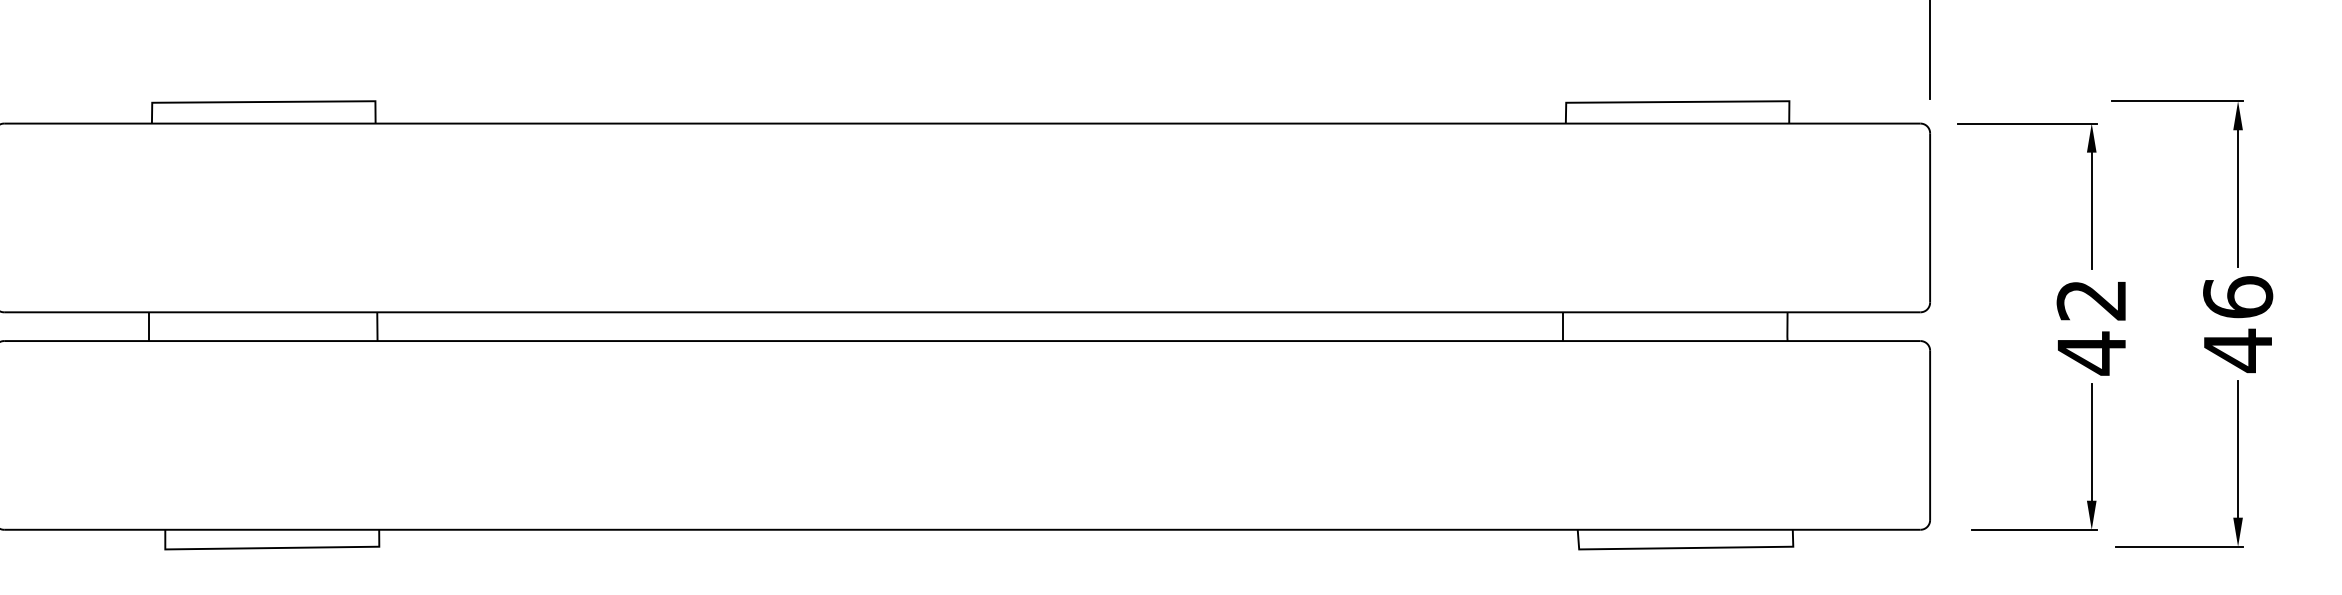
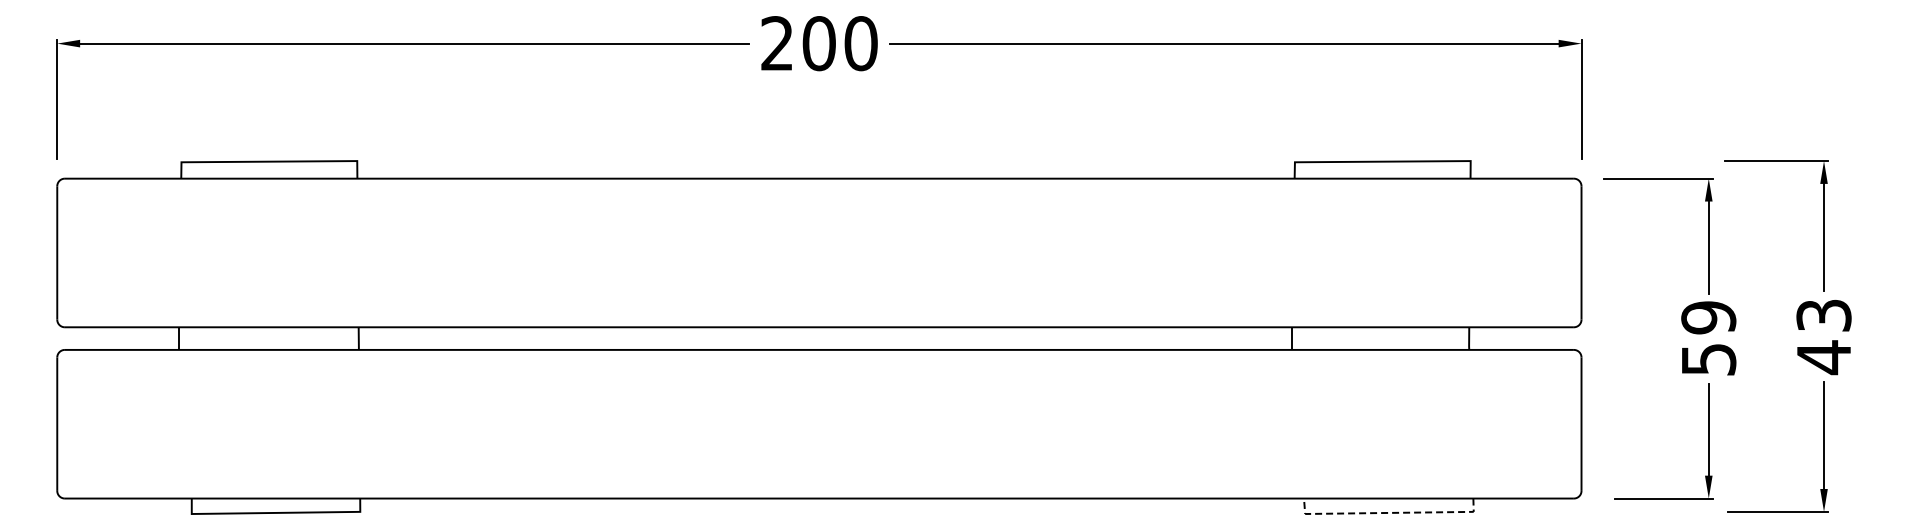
text: (2237, 296) -> (1823, 314), 46 -> 43
text: (2091, 327) -> (1708, 339), 42 -> 59
line: (1683, 547) -> (1387, 512), solid -> dashed

